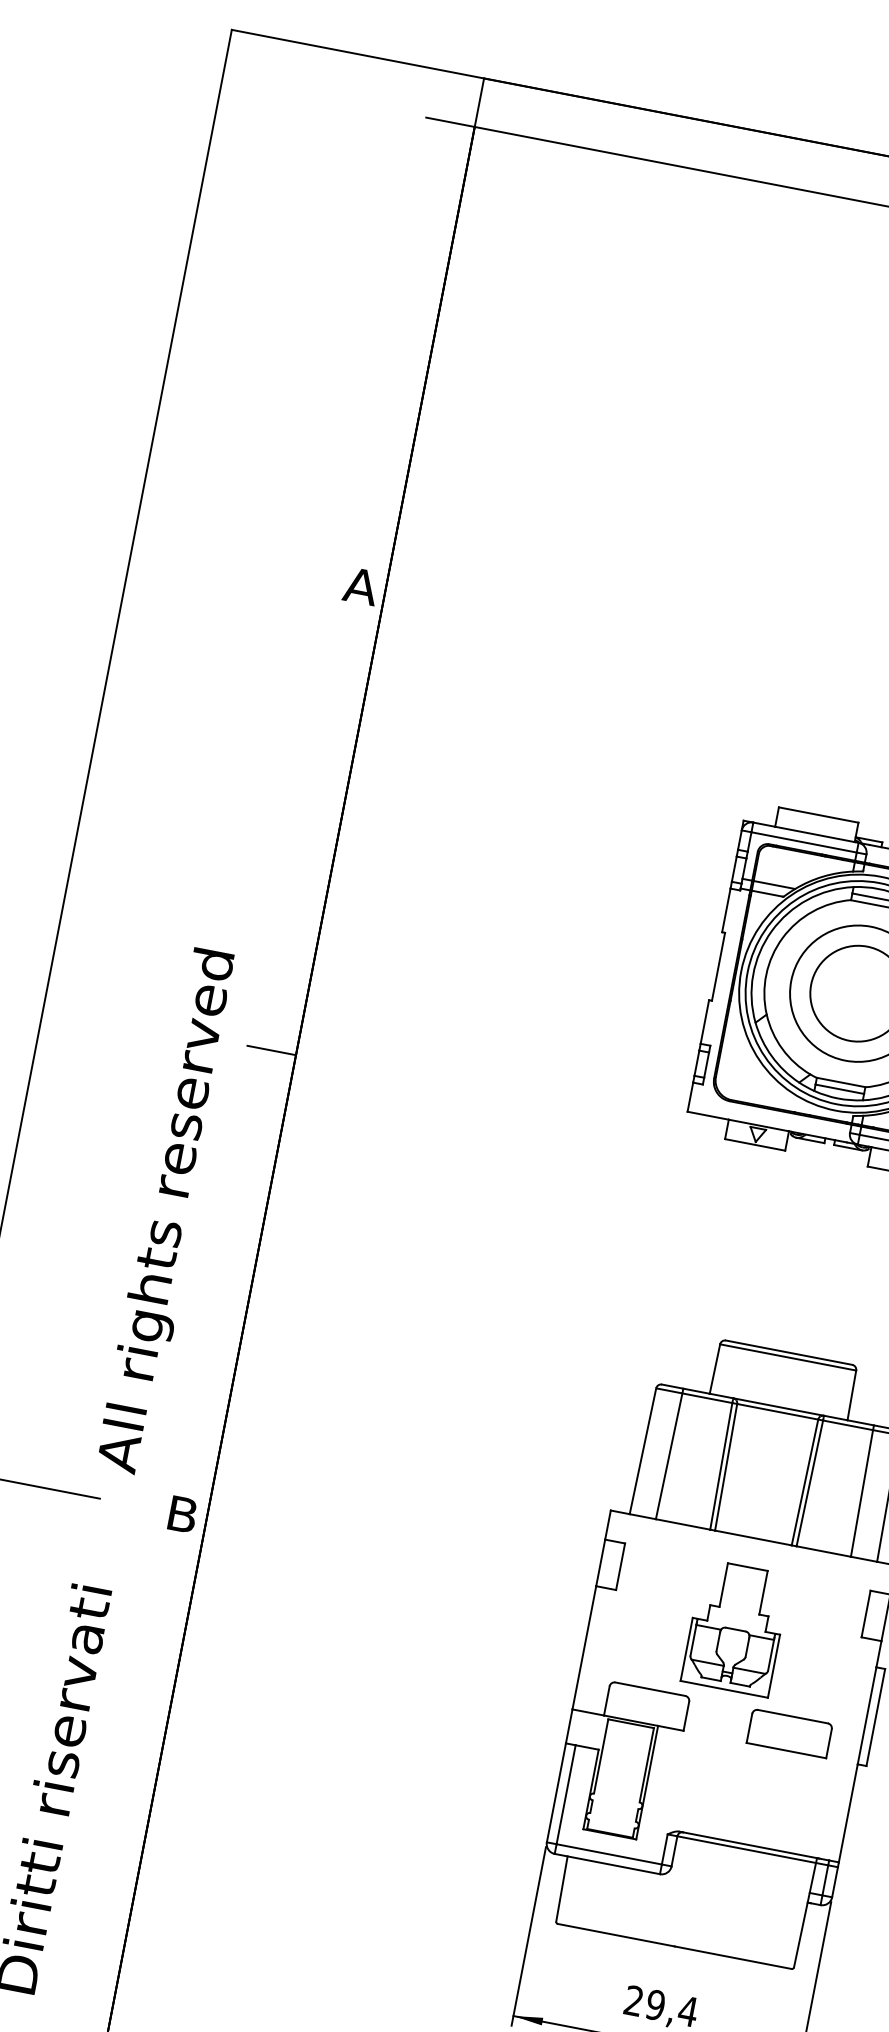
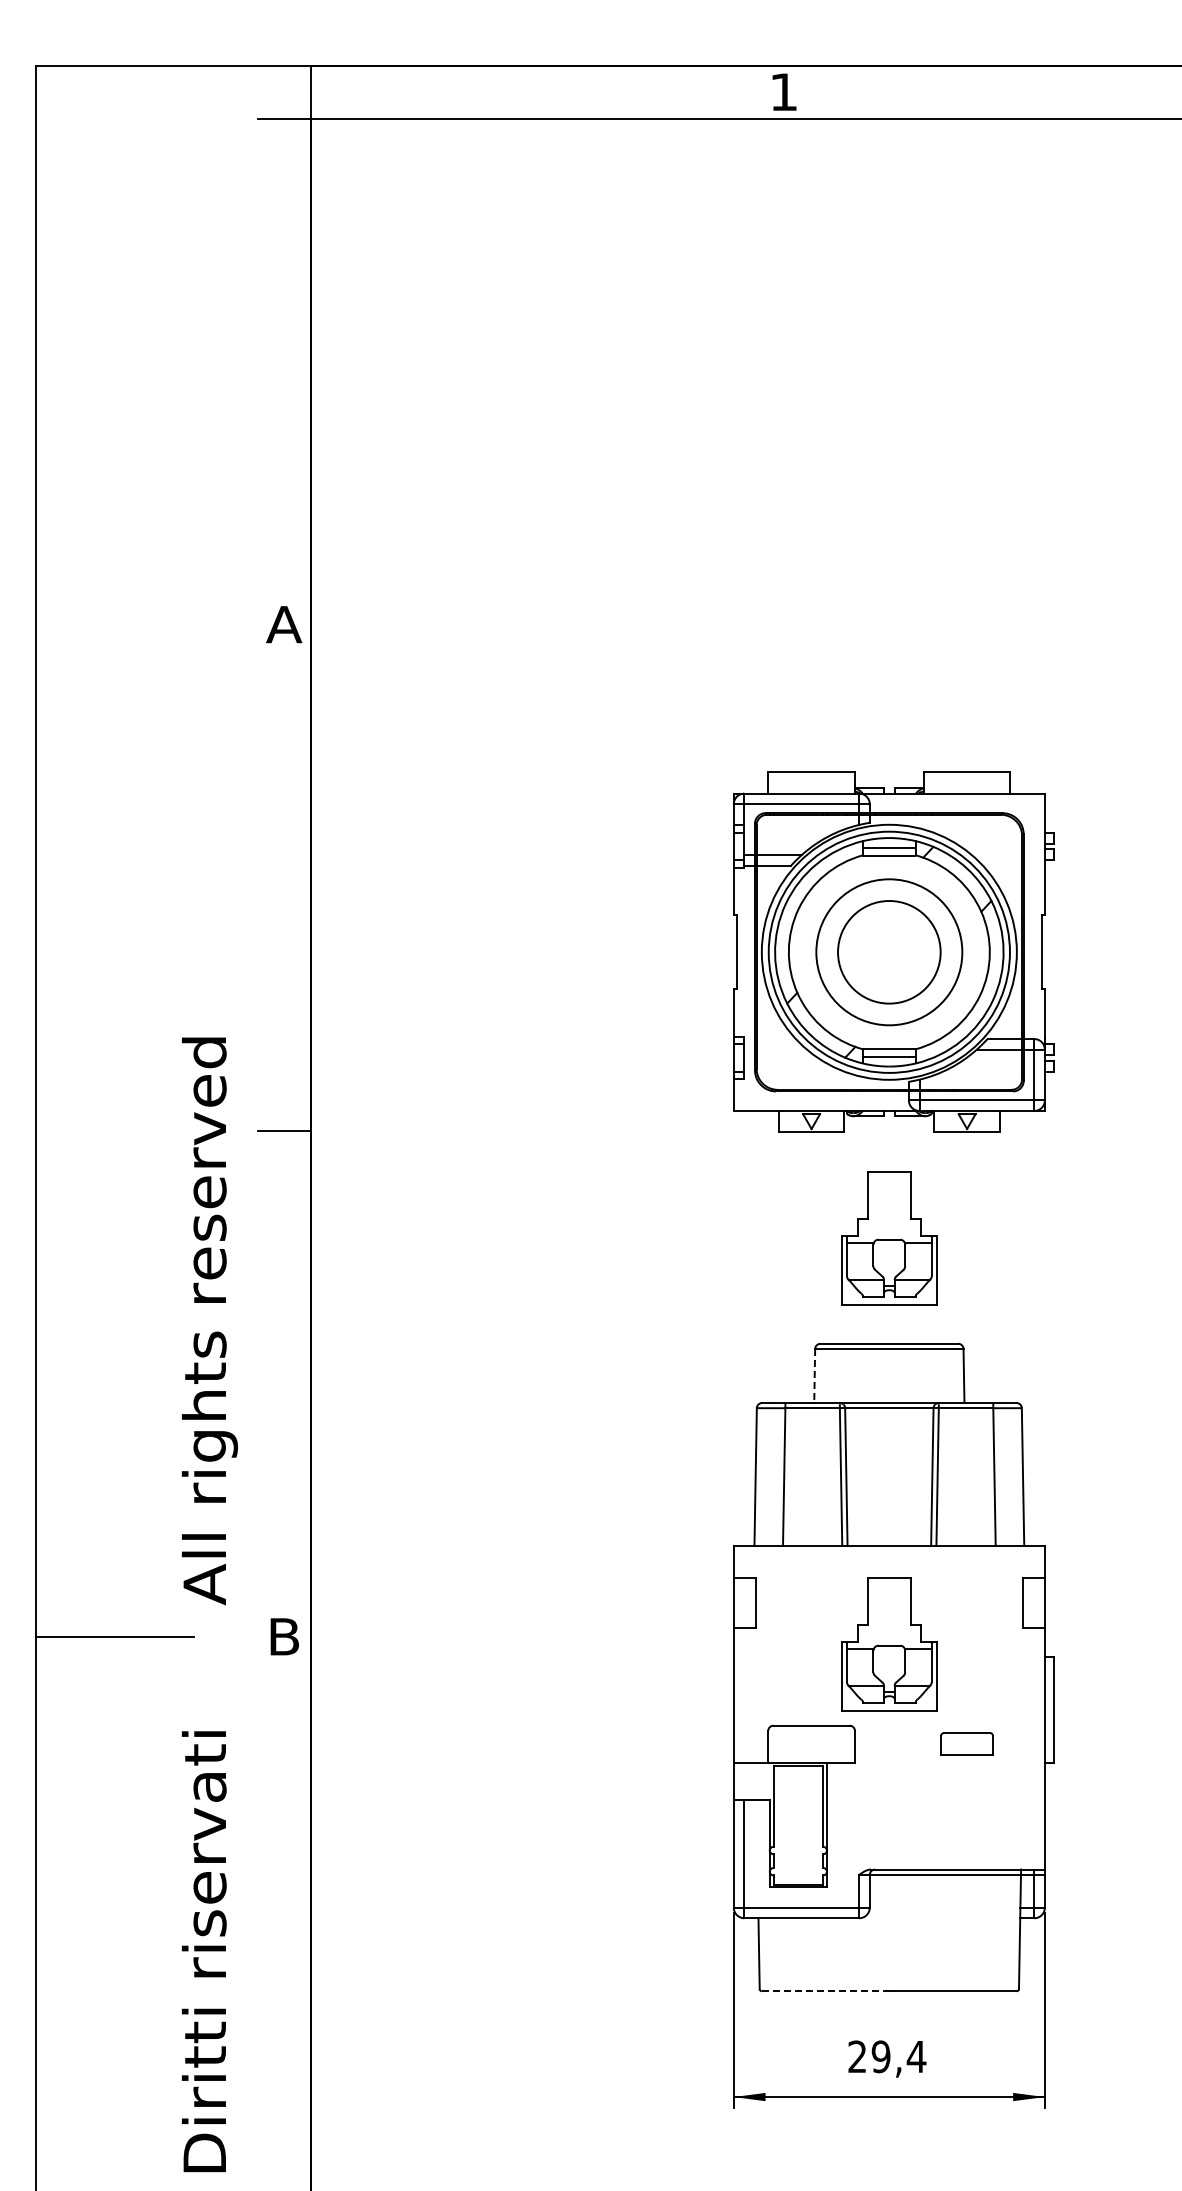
part: (807, 1256) -> (889, 1238), added
line: (714, 1369) -> (814, 1376), solid -> dashed
part: (789, 1732) -> (966, 1743), size x0.6
line: (616, 1935) -> (825, 1991), solid -> dashed

